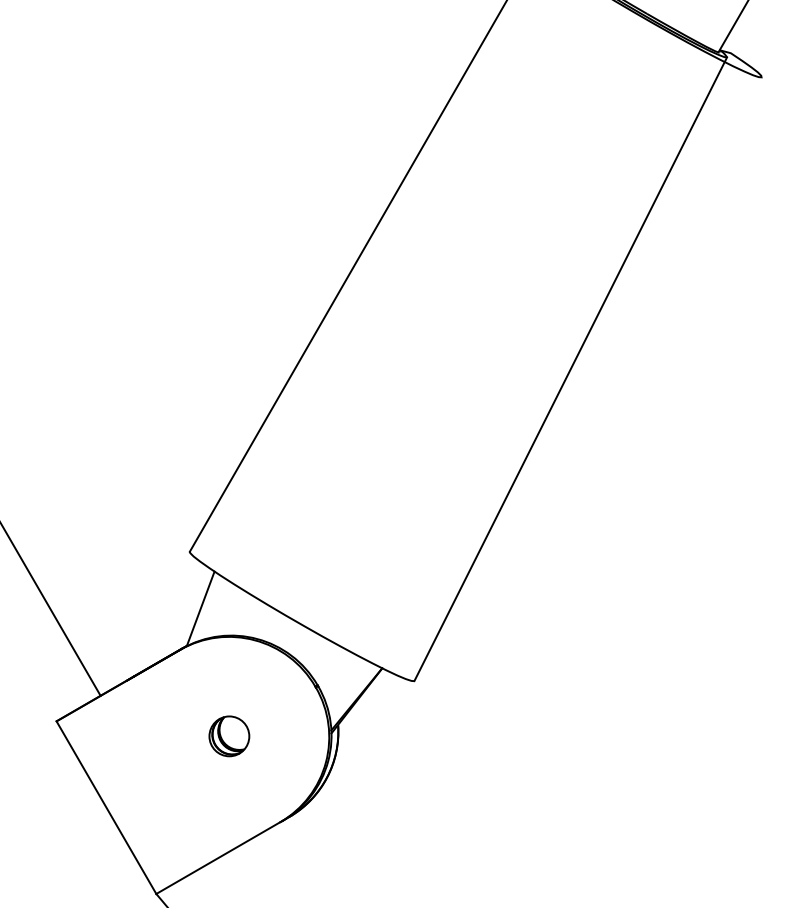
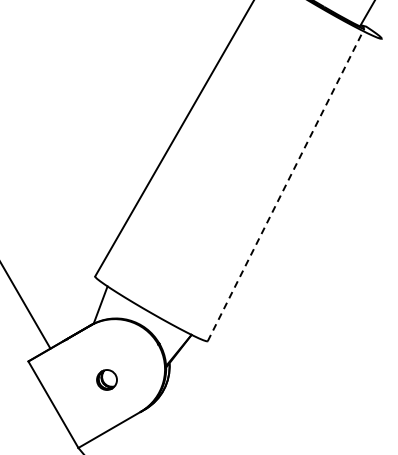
line: (571, 370) -> (286, 185), solid -> dashed
part: (228, 735) -> (106, 379), moved

